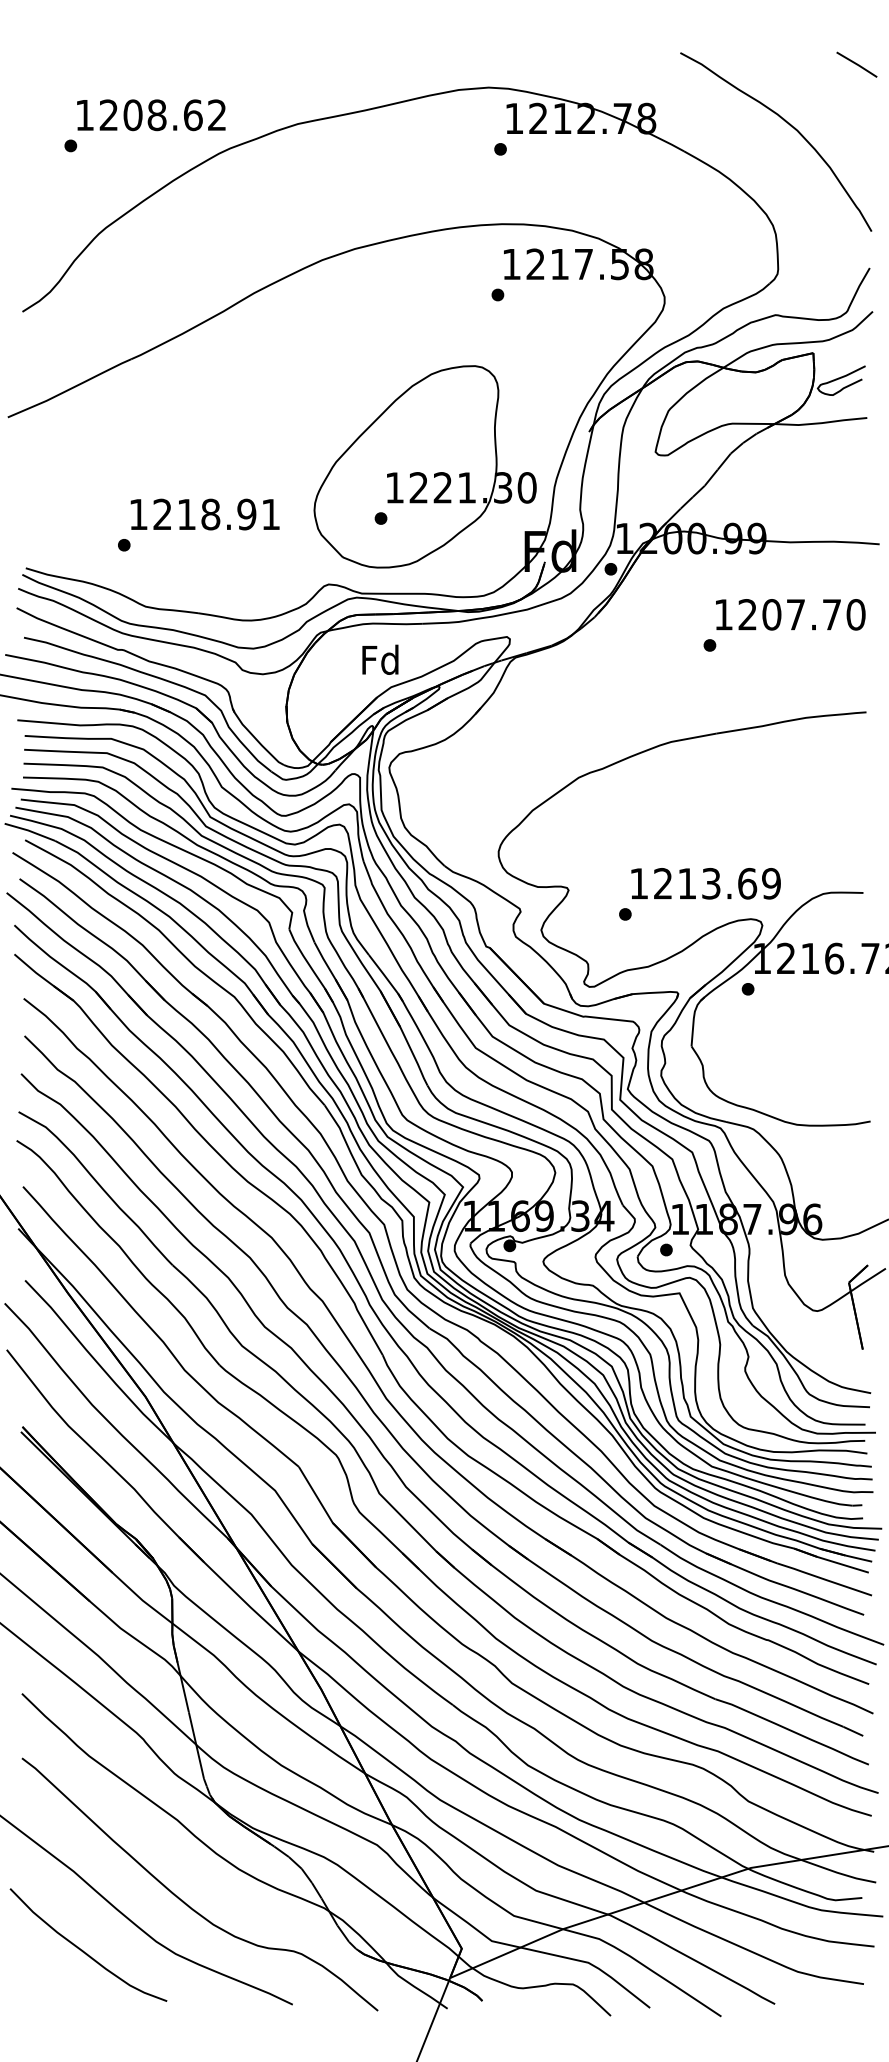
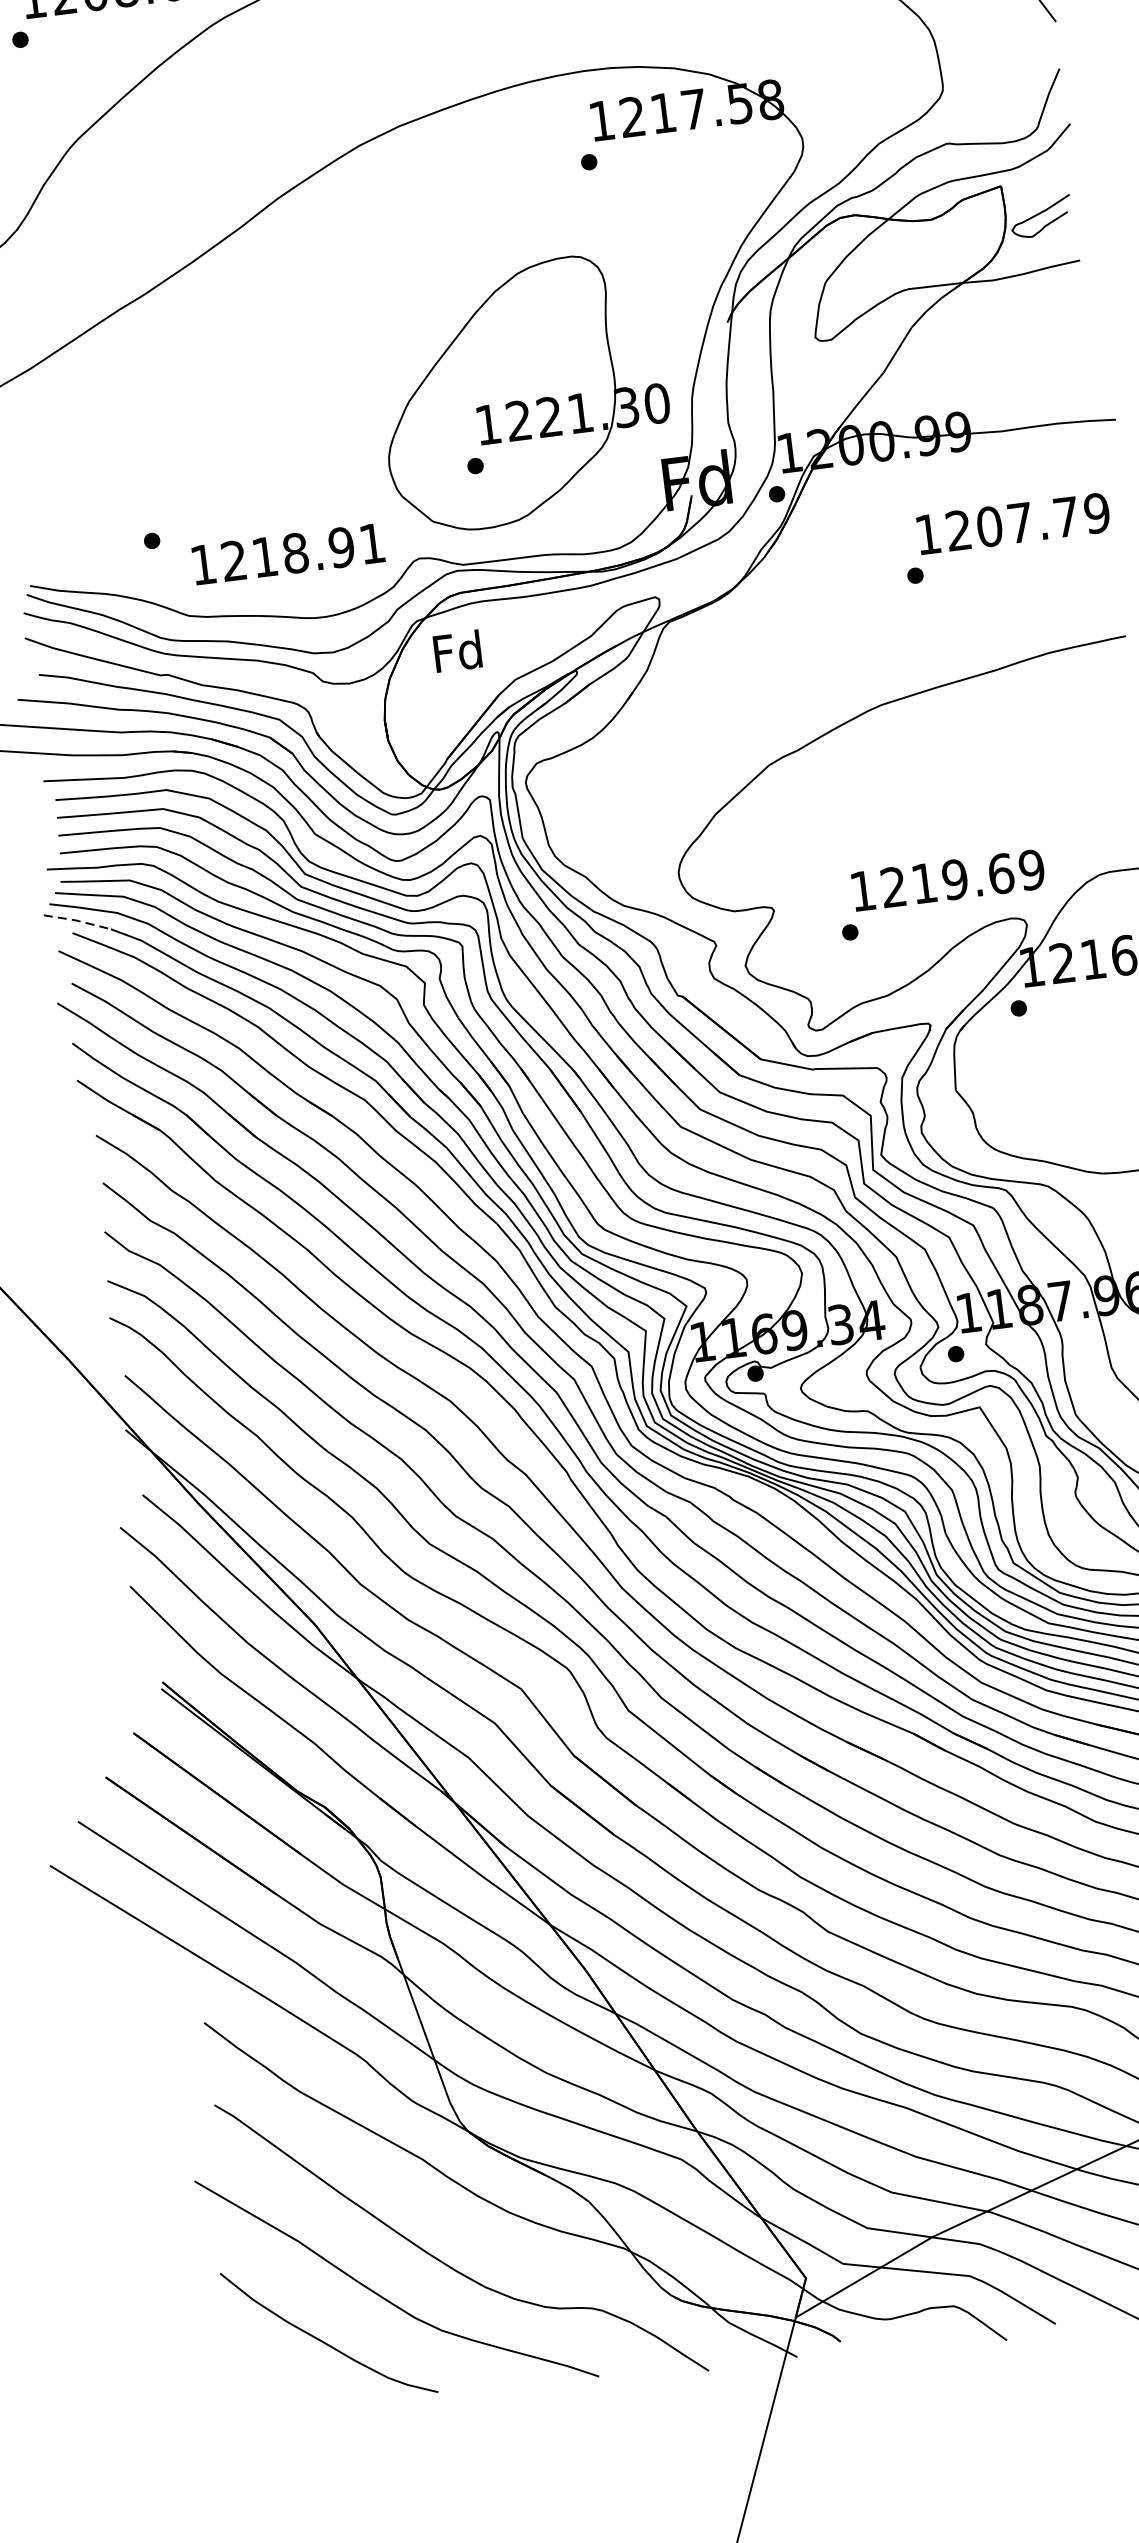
text: (204, 514) -> (287, 554), moved
text: (855, 614) -> (1096, 513), 1207.70 -> 1207.79
text: (380, 659) -> (457, 650), moved
line: (30, 831) -> (77, 921), solid -> dashed
text: (710, 883) -> (954, 879), 1213.69 -> 1219.69

